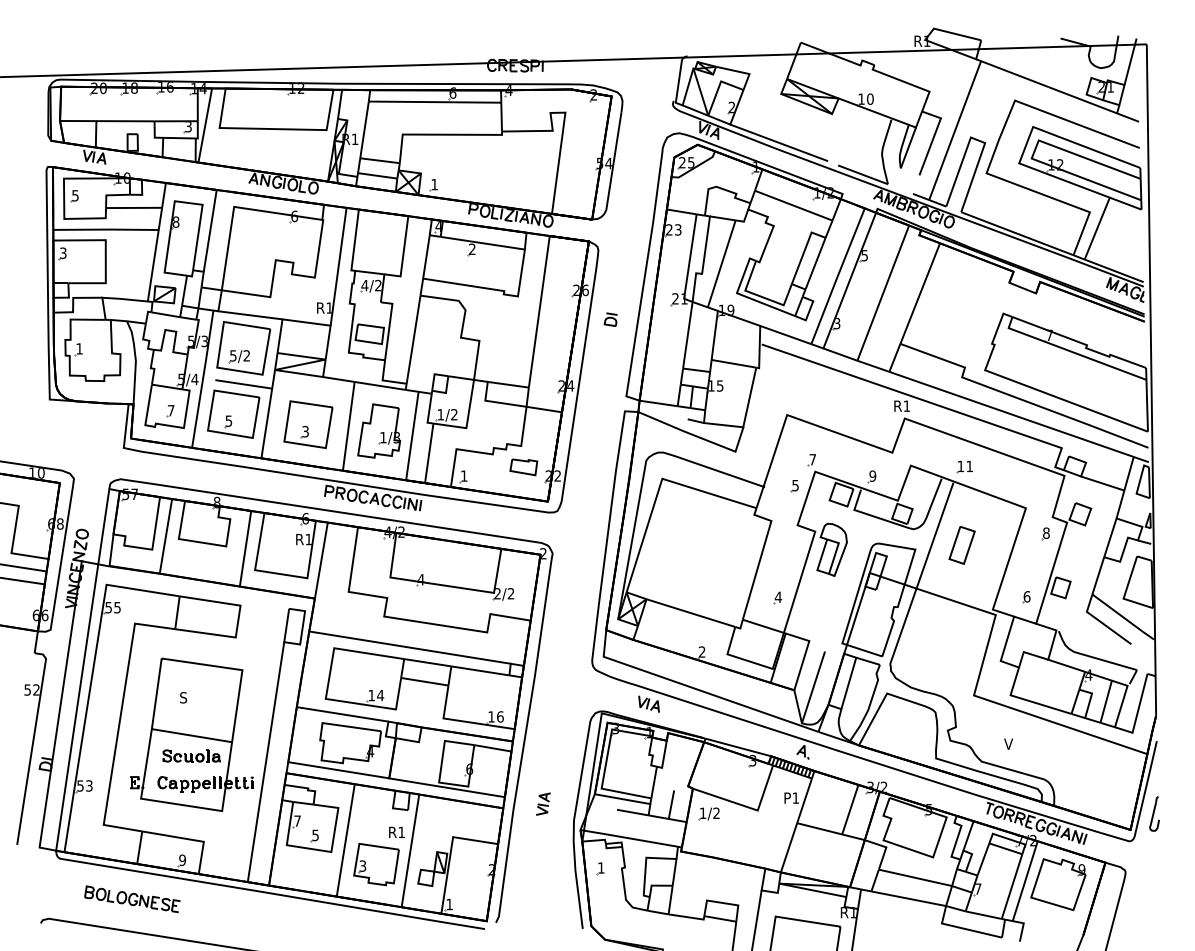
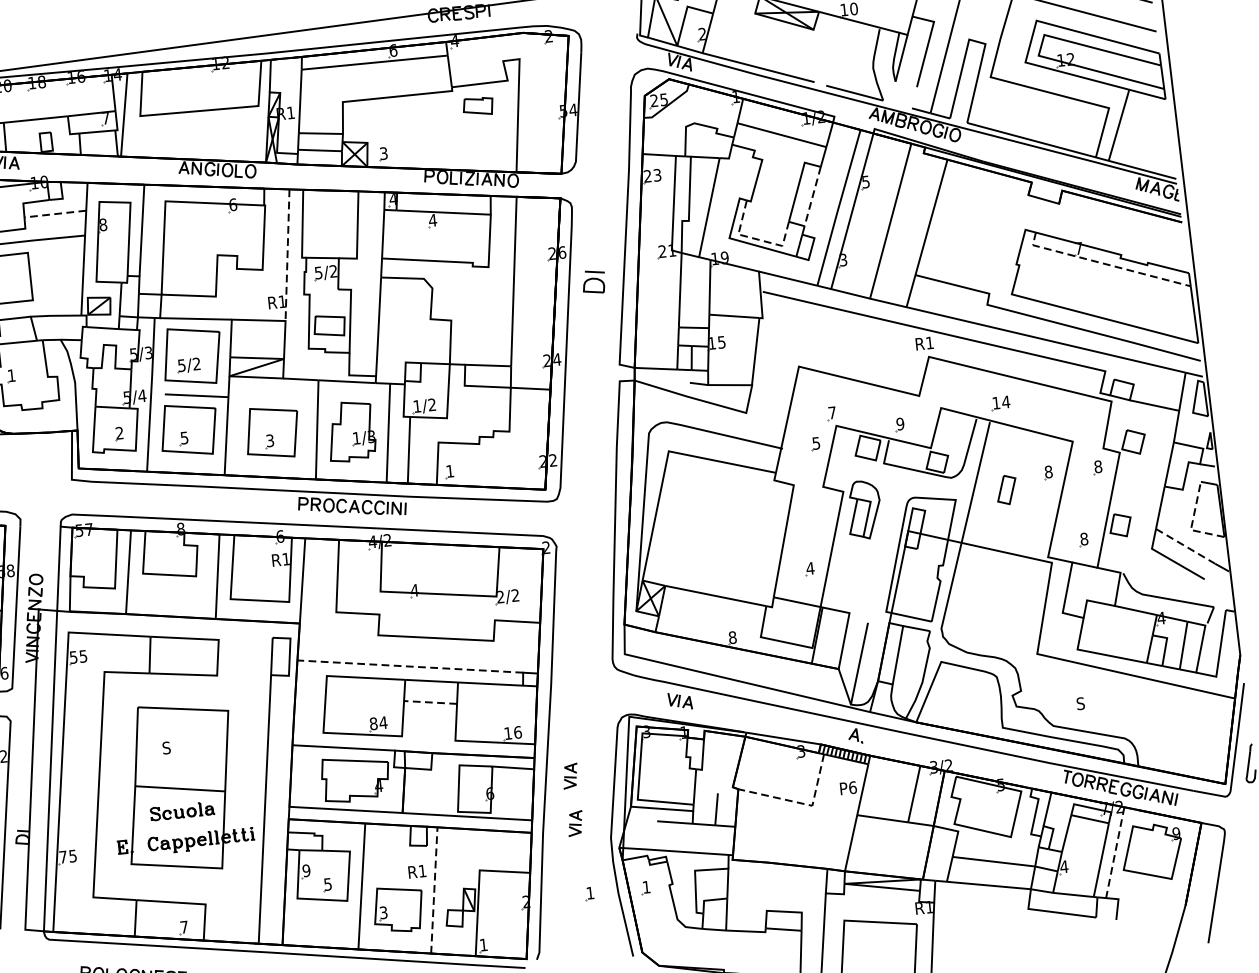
text: (188, 127) -> (106, 119), 3 -> 7
text: (434, 184) -> (383, 153), 1 -> 3
line: (134, 207) -> (55, 213), solid -> dashed
text: (471, 248) -> (431, 219), 2 -> 4
line: (815, 263) -> (812, 196), solid -> dashed
line: (338, 266) -> (287, 254), solid -> dashed
text: (364, 285) -> (318, 272), 4/2 -> 5/2
line: (759, 296) -> (754, 239), solid -> dashed
part: (610, 319) -> (593, 281), size x1.6
line: (1071, 351) -> (1104, 263), solid -> dashed
text: (170, 410) -> (118, 433), 7 -> 2
text: (969, 466) -> (1005, 402), 11 -> 14
part: (523, 467) -> (477, 106), moved
part: (1000, 533) -> (1047, 472), added
part: (961, 545) -> (1006, 490), size x0.7
line: (1125, 592) -> (1192, 522), solid -> dashed
text: (1026, 596) -> (1083, 538), 6 -> 8
line: (1116, 612) -> (1184, 546), solid -> dashed
line: (410, 647) -> (410, 666), solid -> dashed
text: (701, 651) -> (731, 637), 2 -> 8
line: (424, 681) -> (430, 702), solid -> dashed
text: (371, 695) -> (373, 723), 14 -> 84
text: (1008, 743) -> (1080, 702), V -> S
part: (543, 760) -> (570, 775), added
text: (84, 785) -> (67, 856), 53 -> 75
text: (795, 797) -> (852, 787), P1 -> P6
line: (748, 807) -> (801, 803), solid -> dashed
part: (708, 813) -> (758, 814), removed
text: (297, 820) -> (306, 870), 7 -> 9
line: (410, 850) -> (434, 890), solid -> dashed
text: (182, 860) -> (184, 927), 9 -> 7
part: (549, 868) -> (589, 893), added
line: (1025, 881) -> (1115, 852), solid -> dashed
text: (977, 888) -> (1063, 866), 7 -> 4

